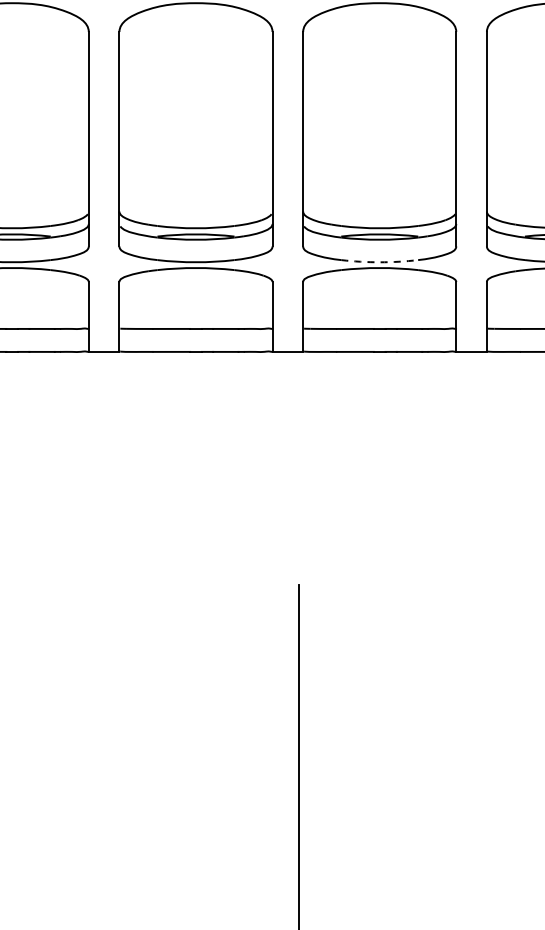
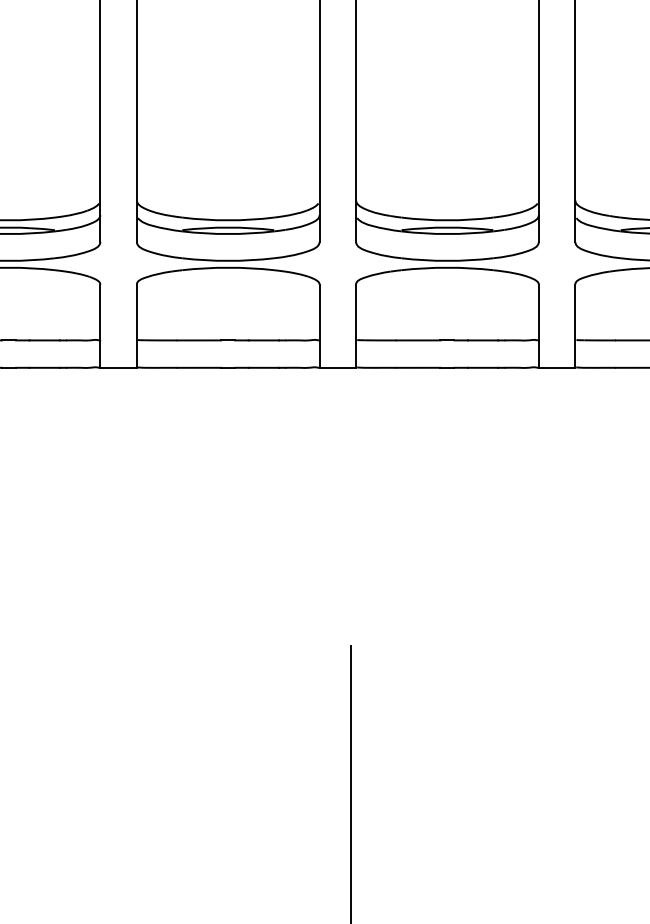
arc: (379, 262) -> (447, 261), dashed -> solid

